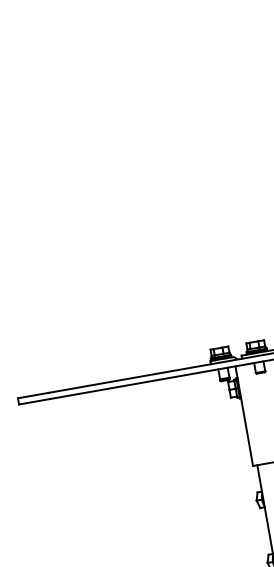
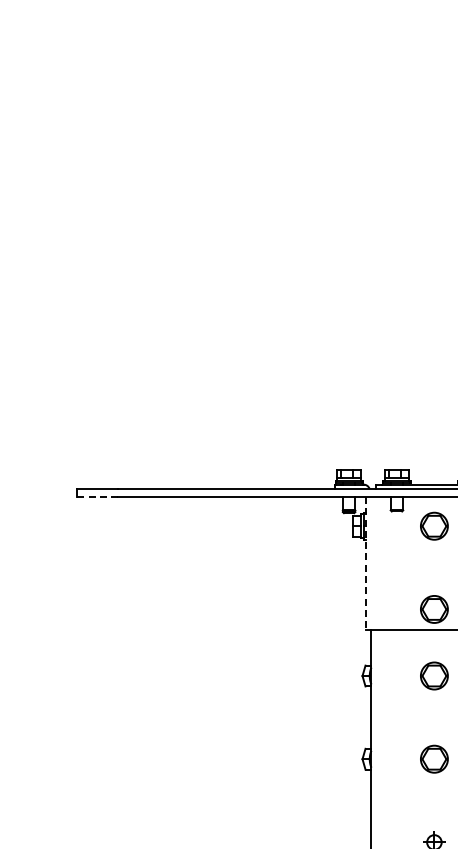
line: (34, 402) -> (97, 497), solid -> dashed
line: (244, 416) -> (365, 563), solid -> dashed

